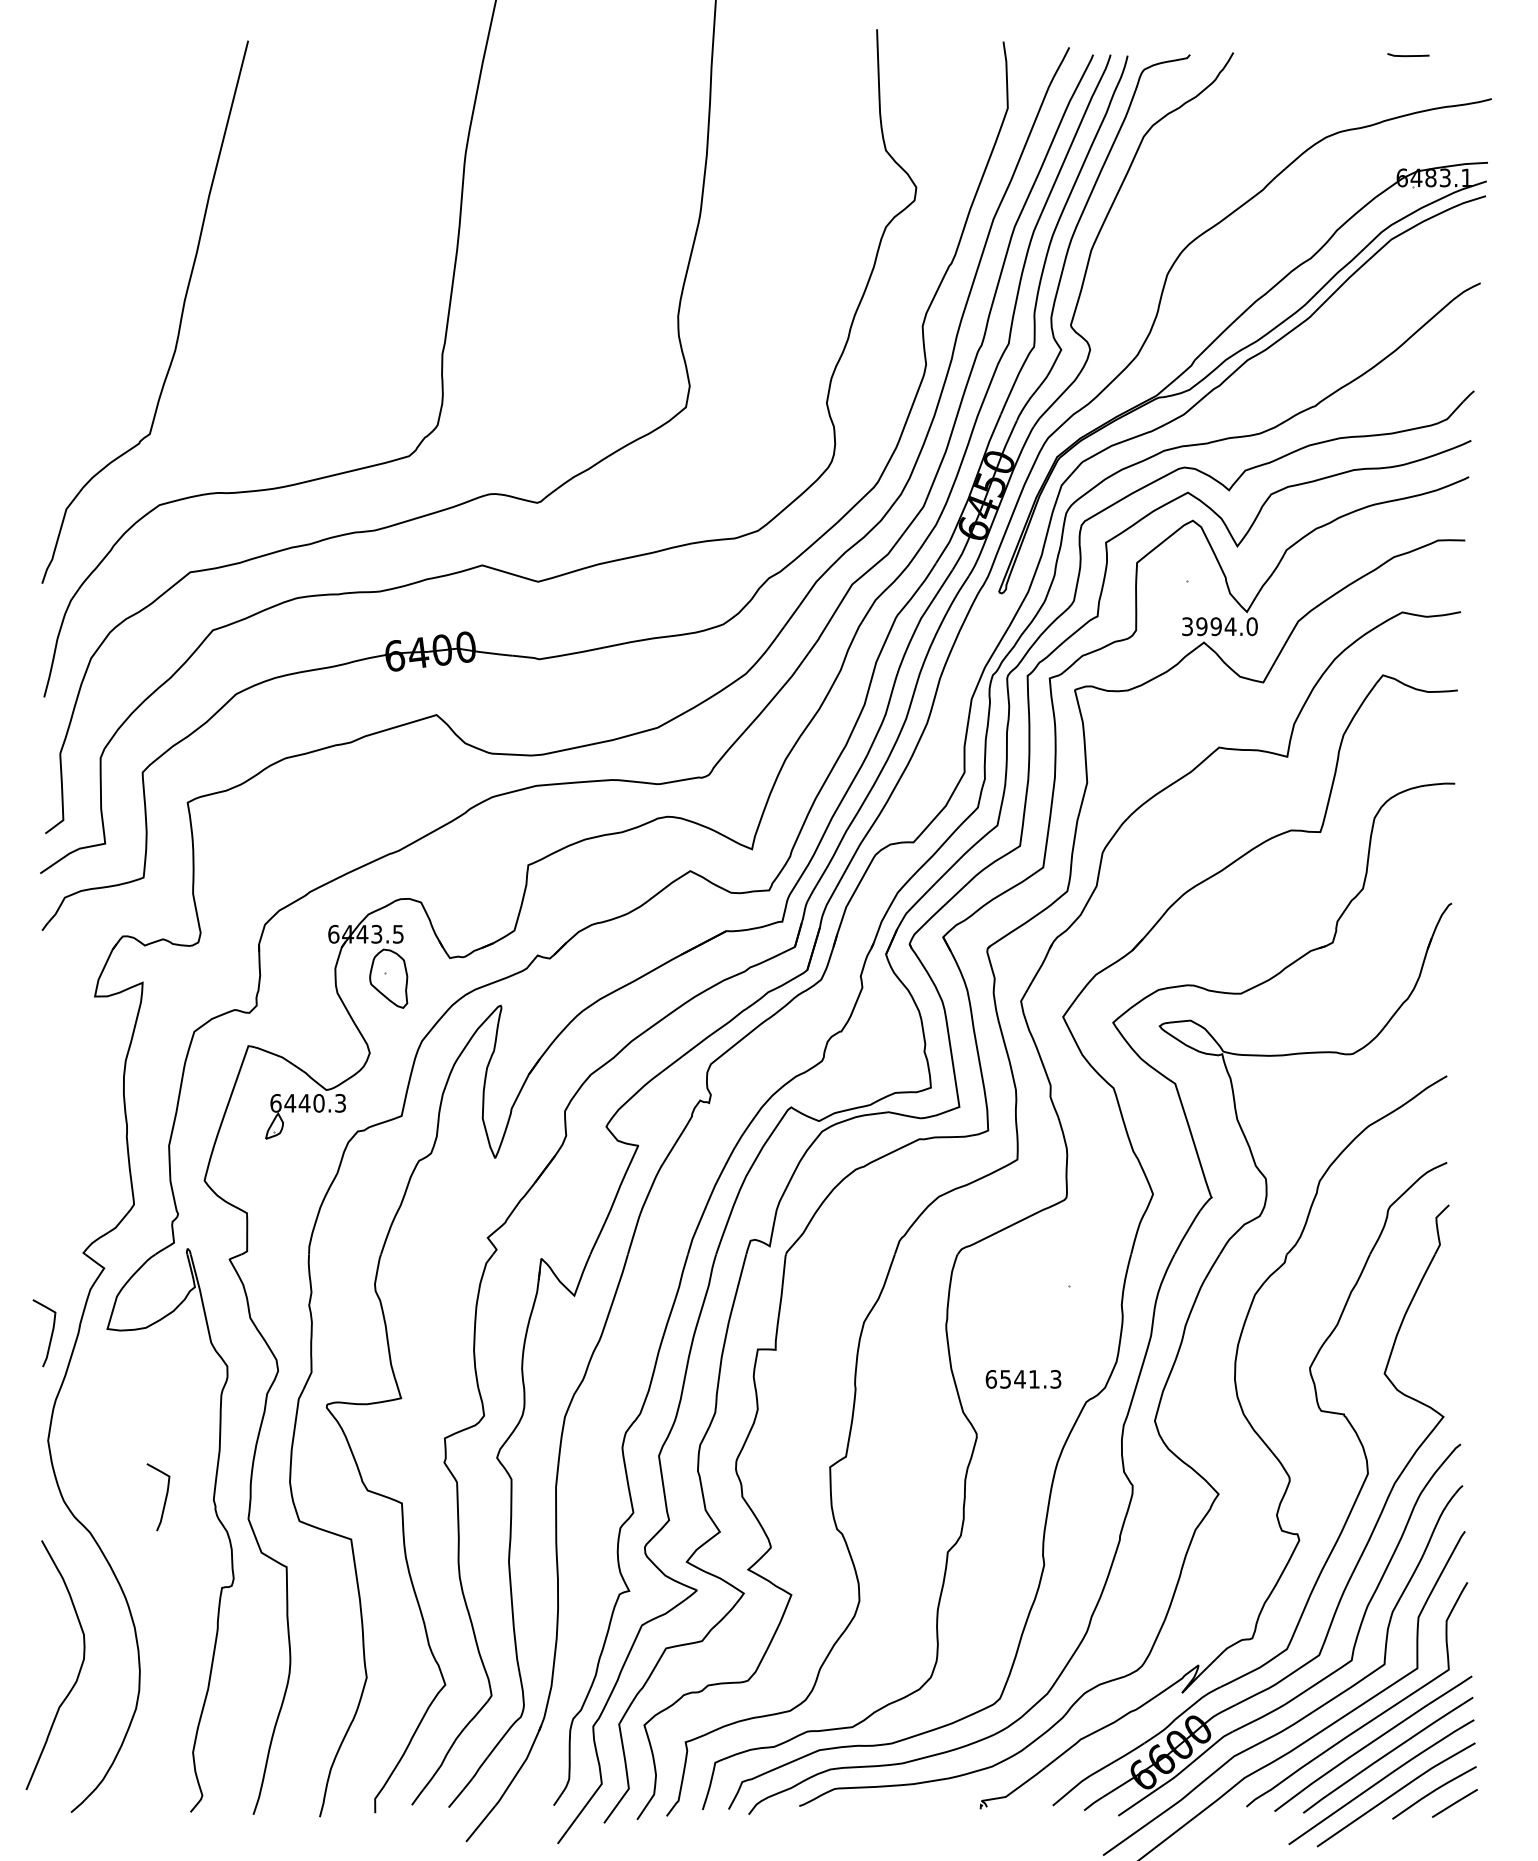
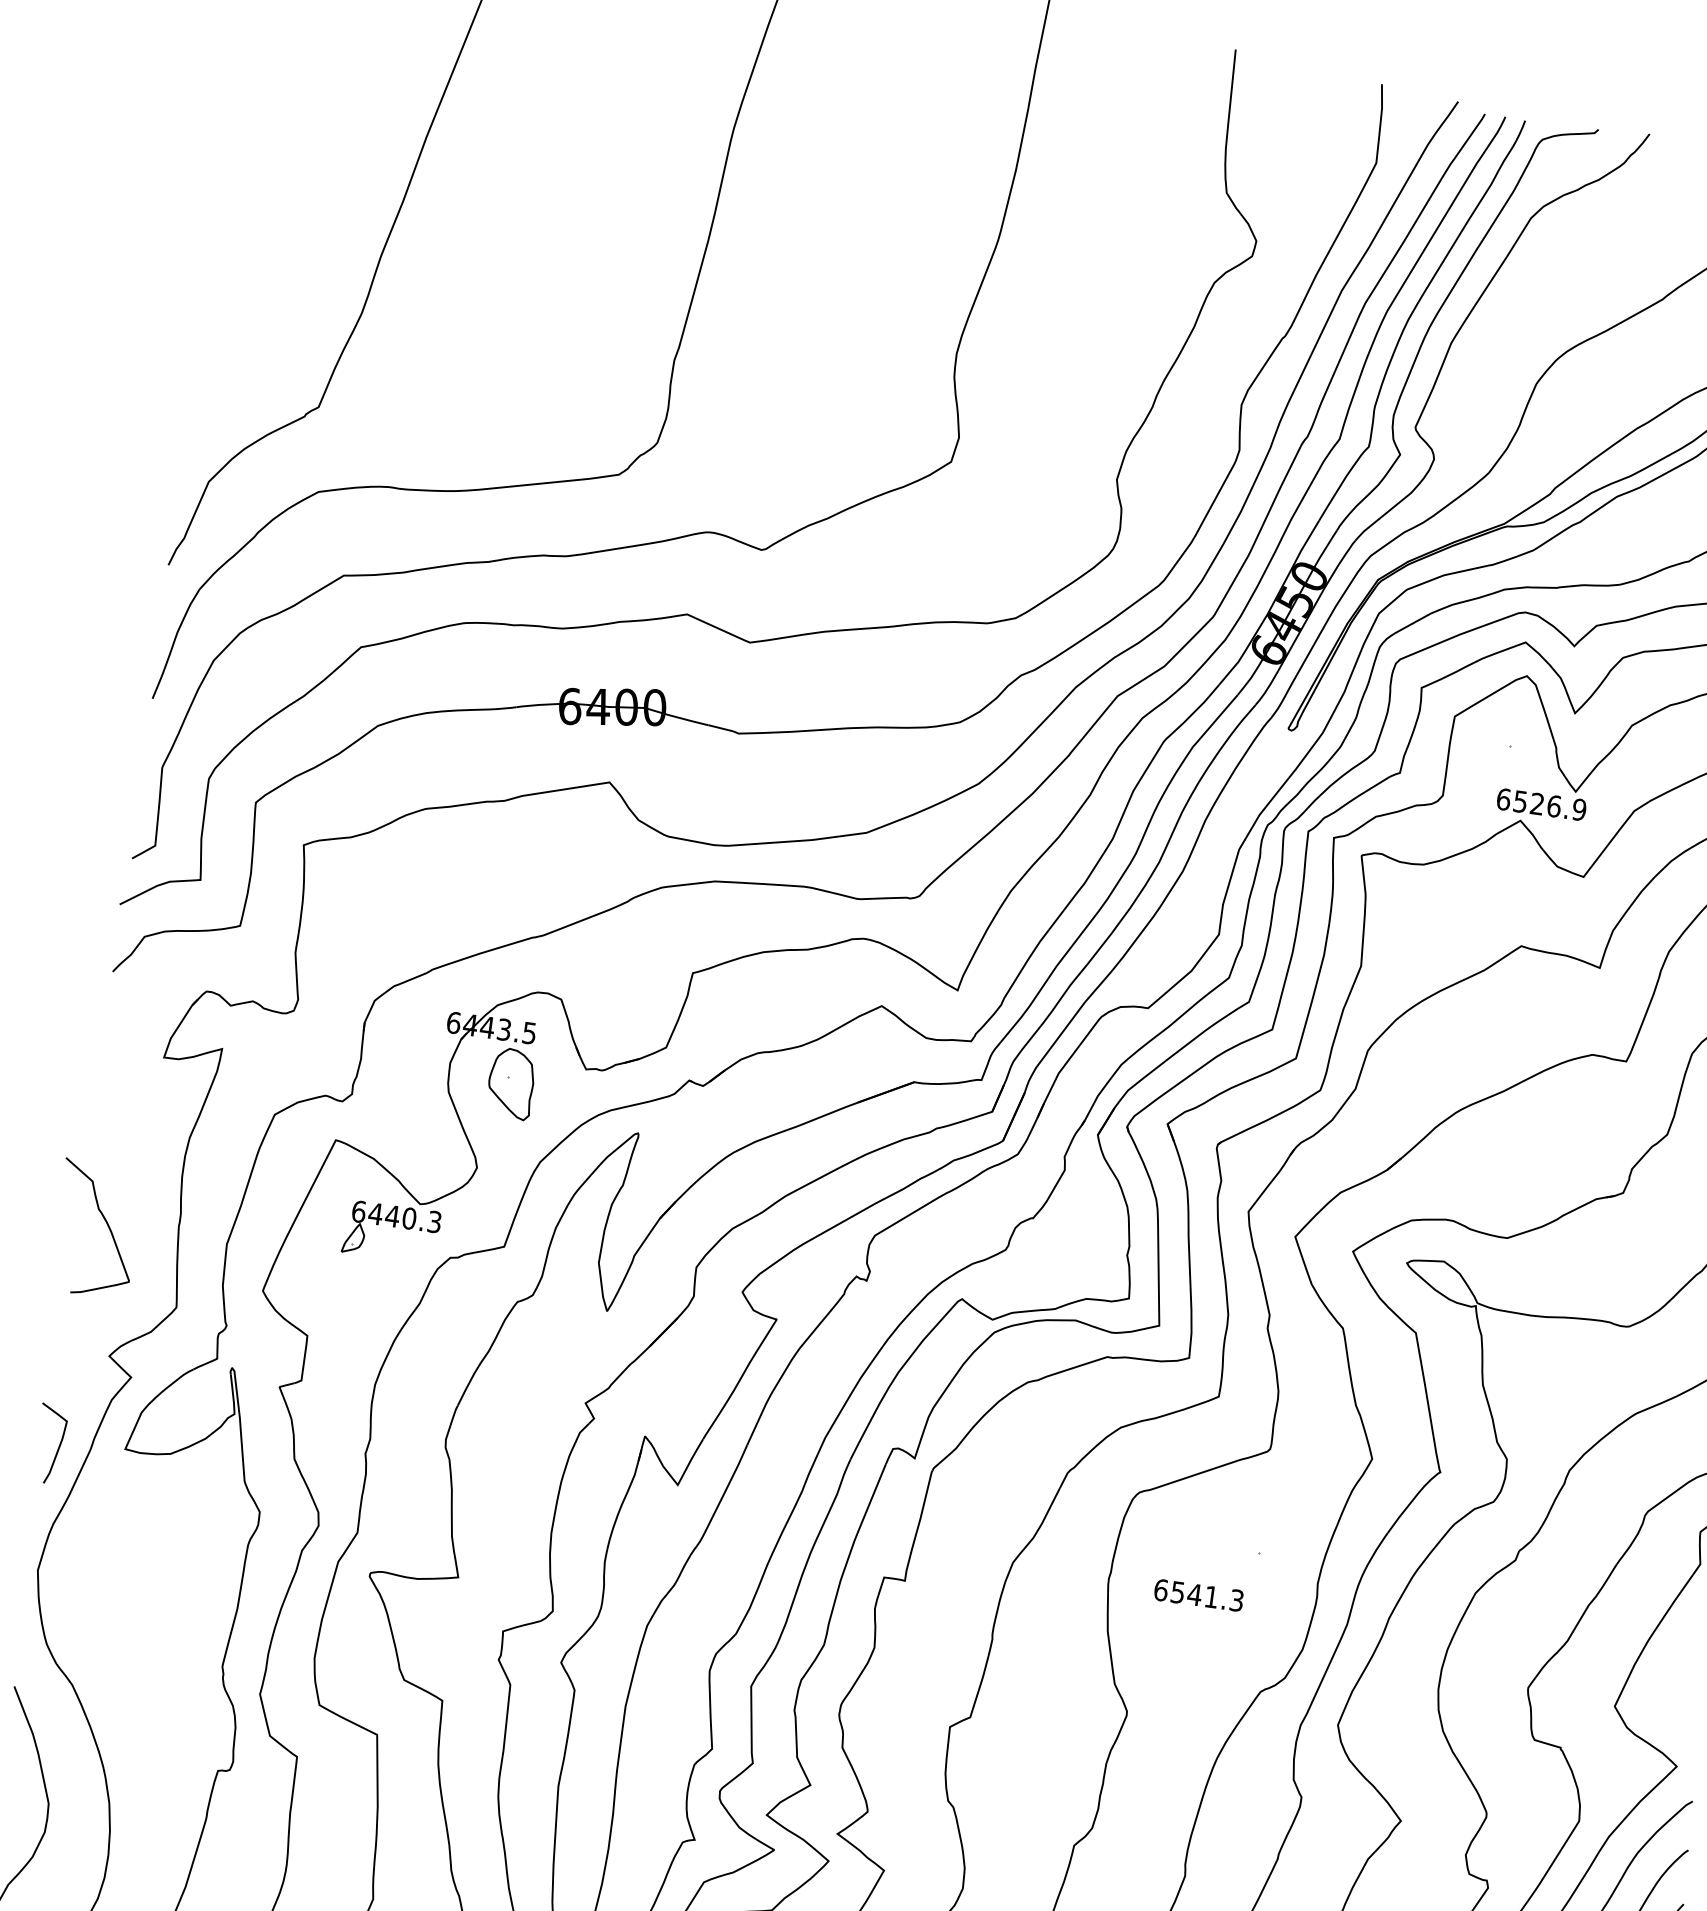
text: (1219, 626) -> (1541, 804), 3994.0 -> 6526.9
curve: (65, 1142) -> (106, 1223), added
text: (1023, 1379) -> (1198, 1595), moved
curve: (164, 1500) -> (164, 1659), removed

